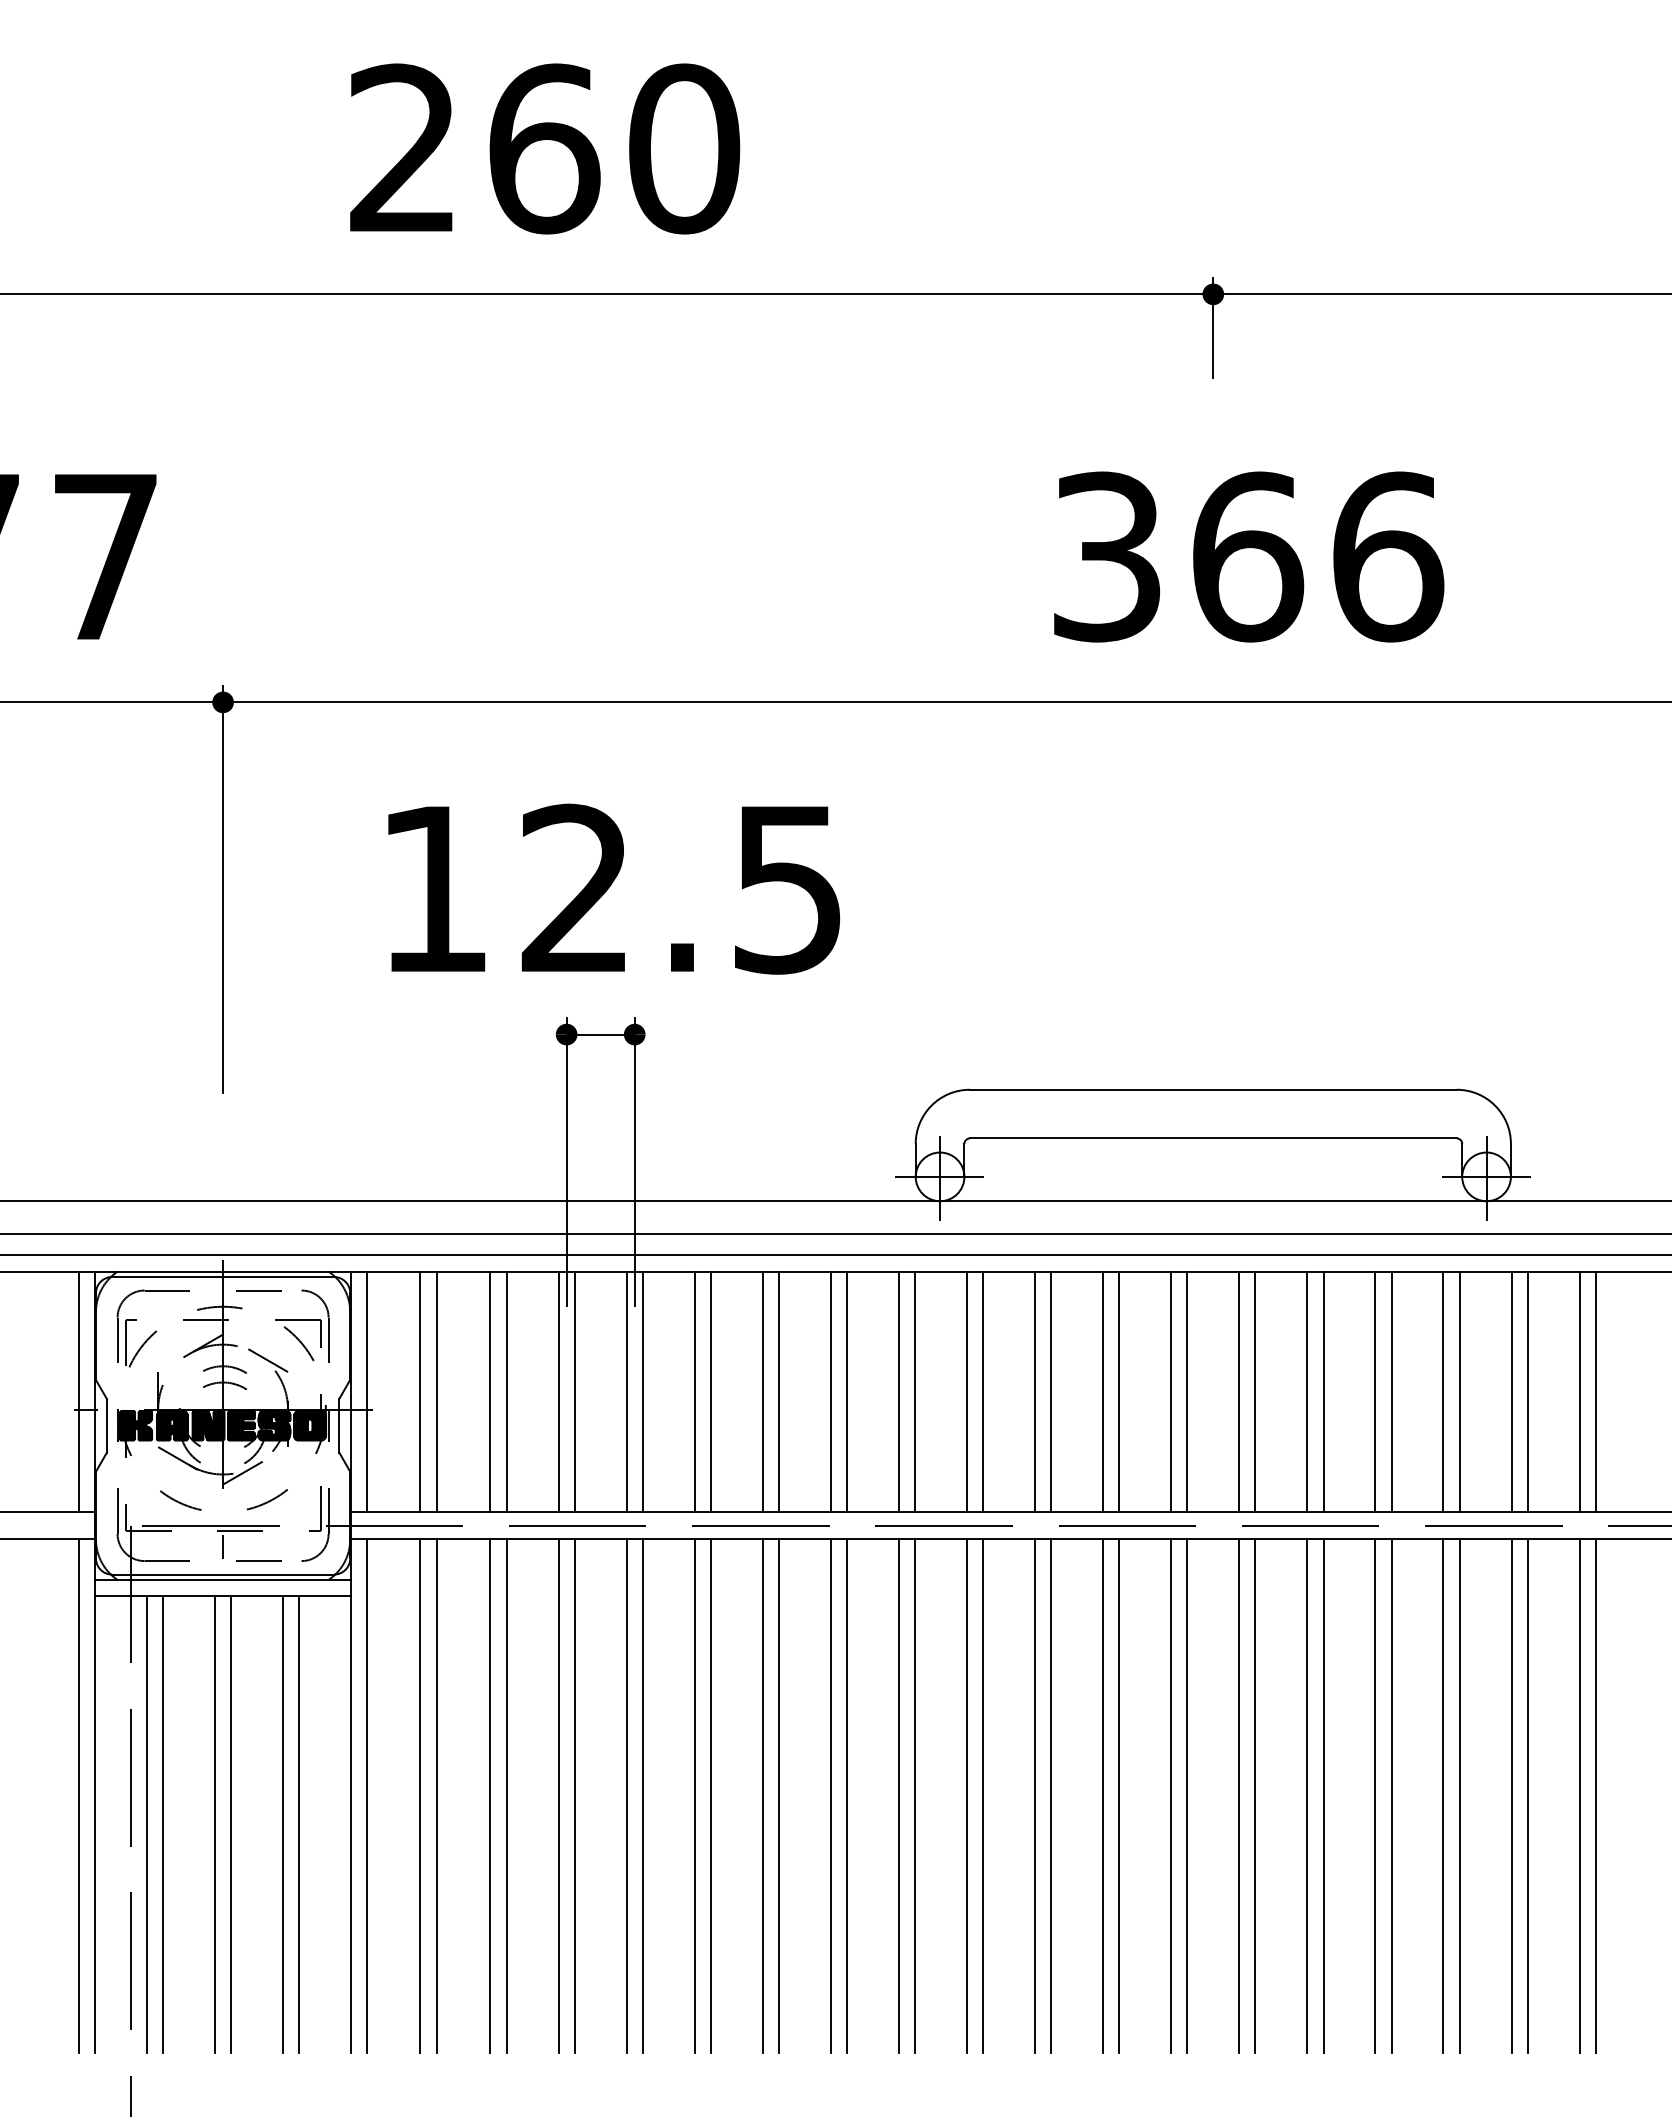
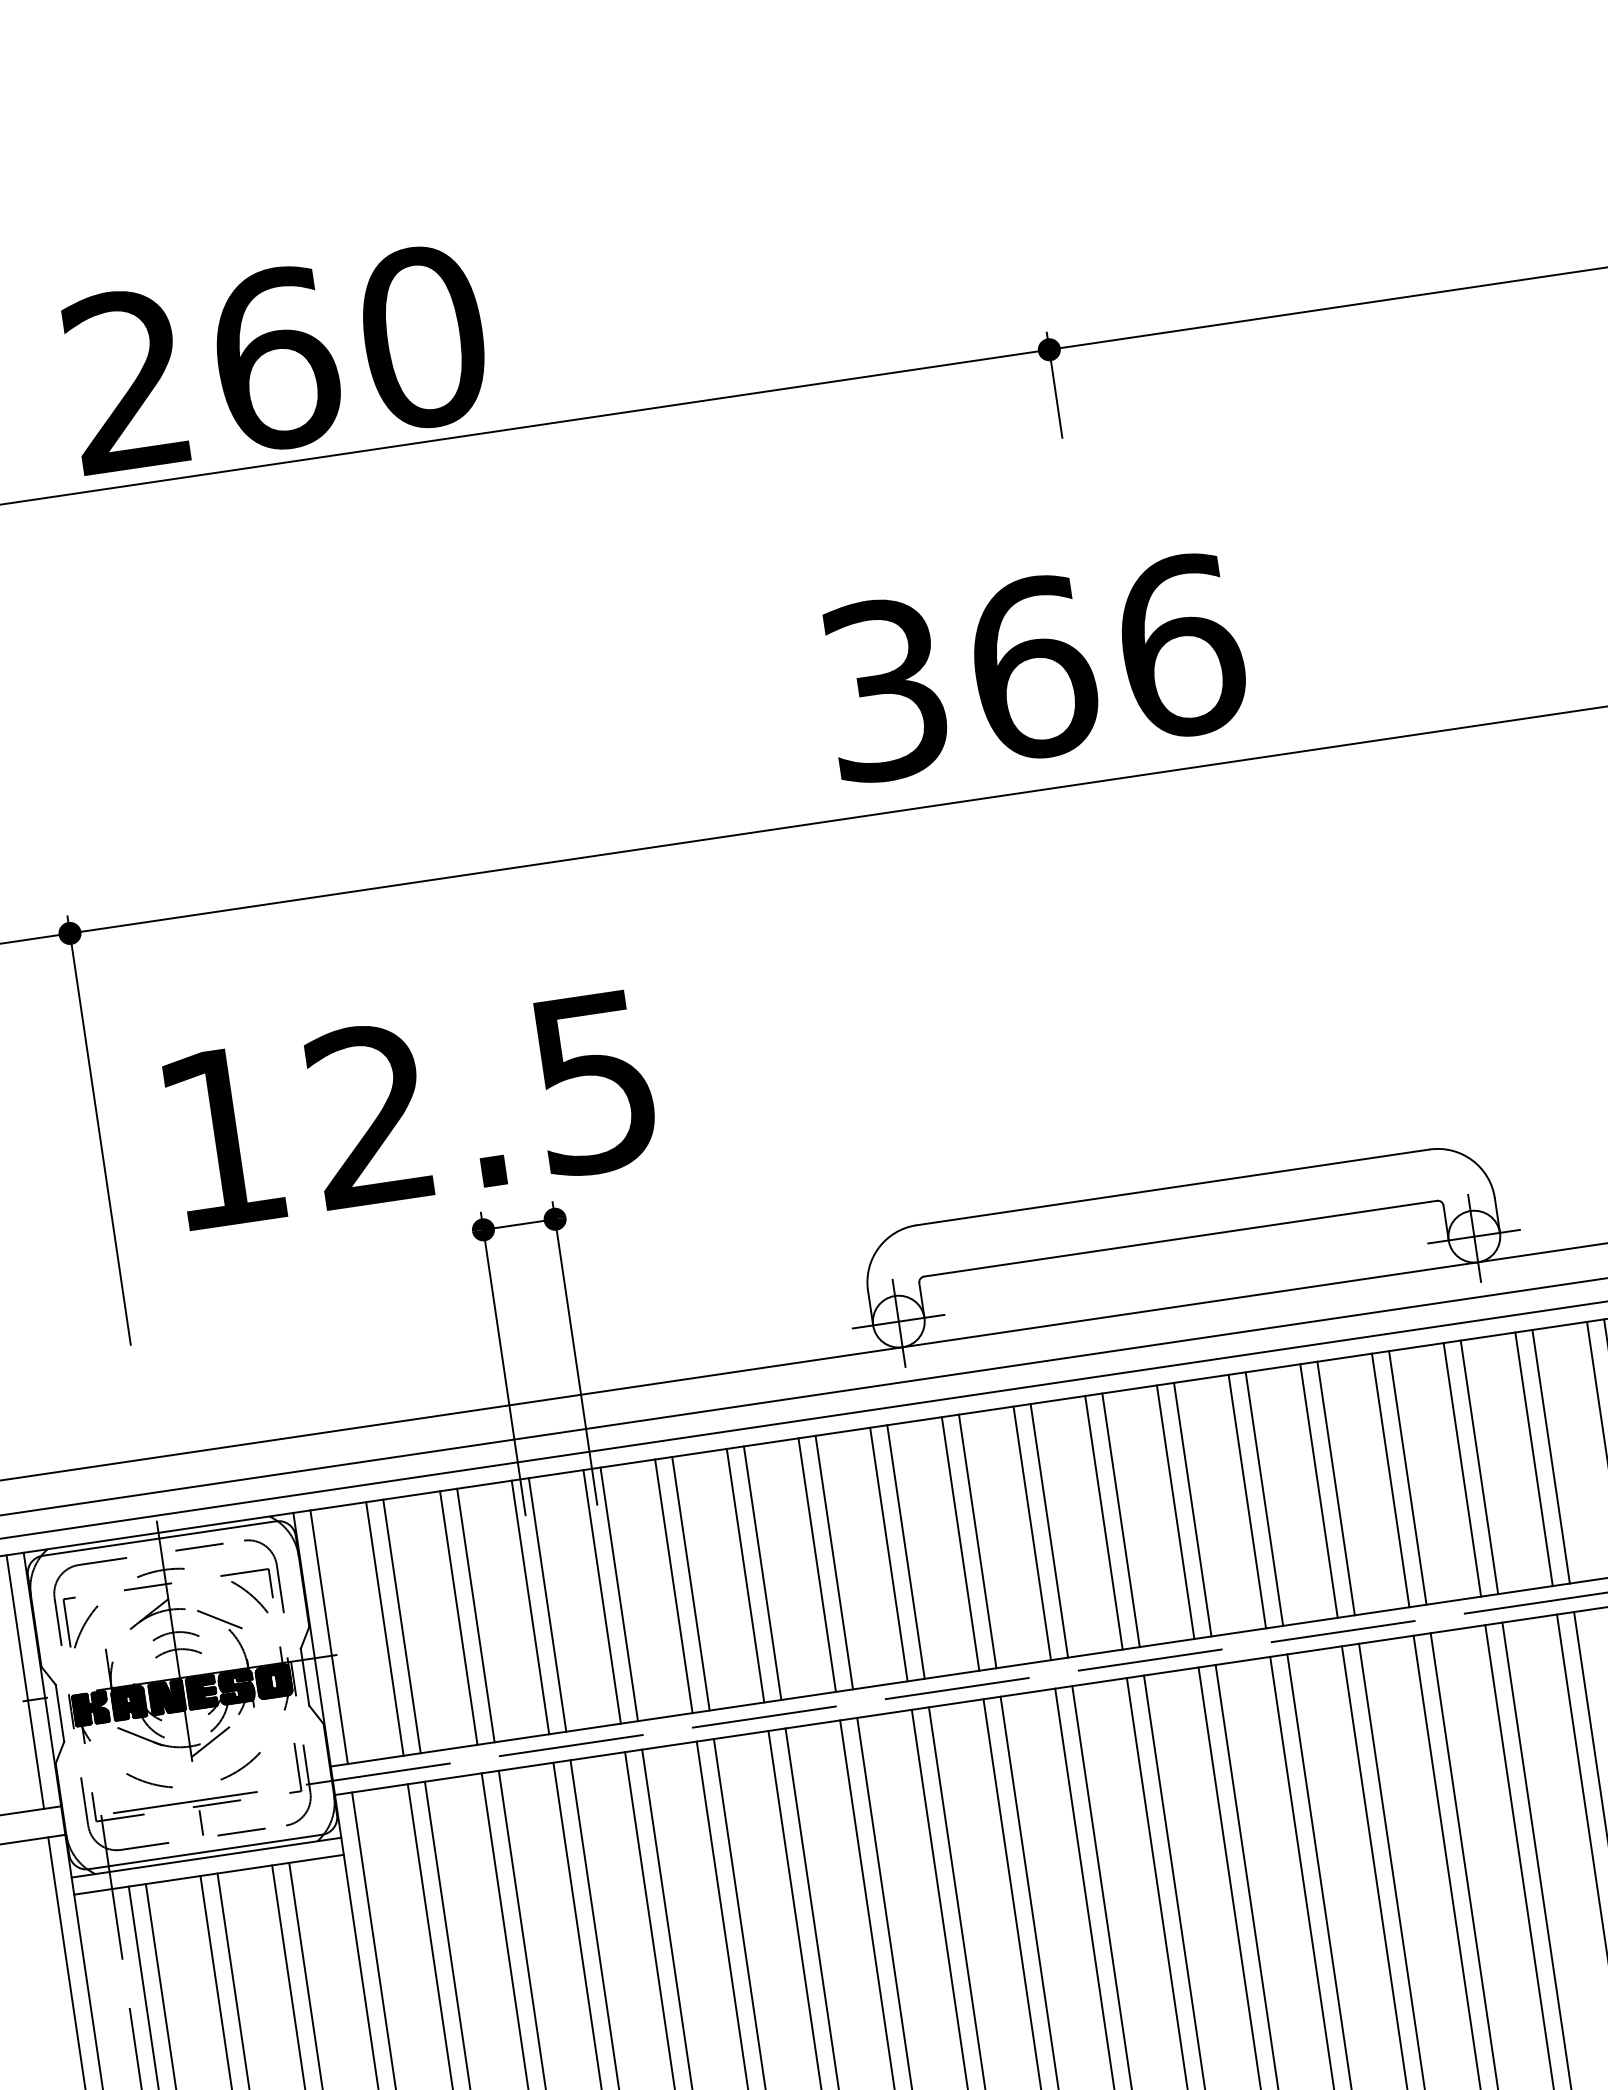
text: (545, 148) -> (277, 358), moved
text: (1249, 556) -> (1035, 667), moved
text: (614, 888) -> (411, 1109), moved

